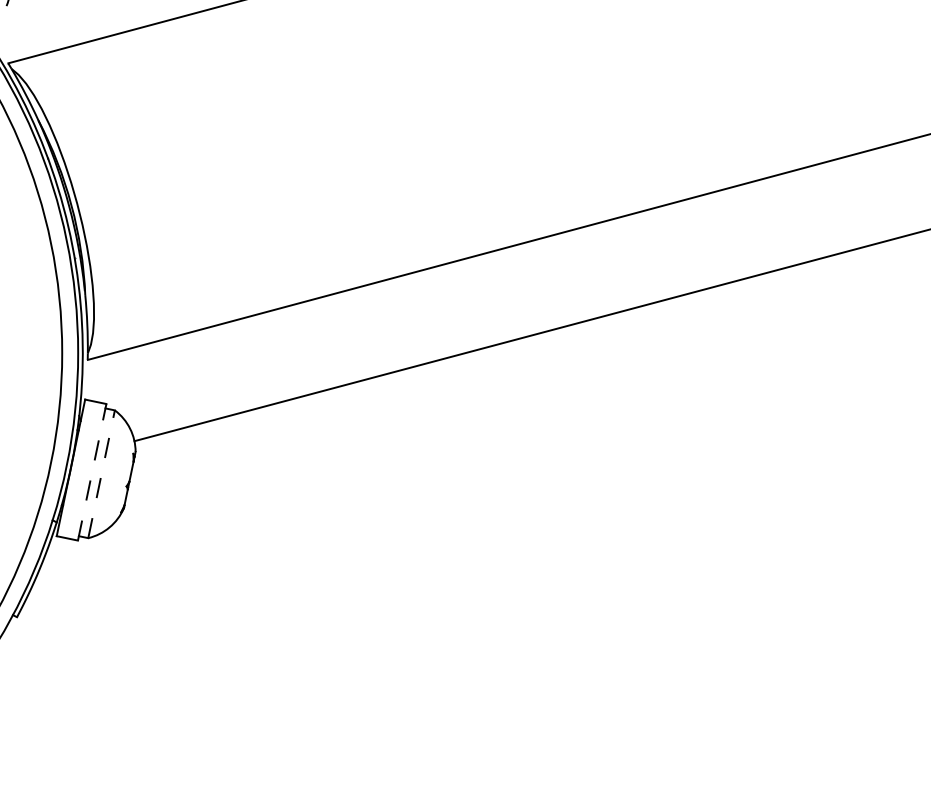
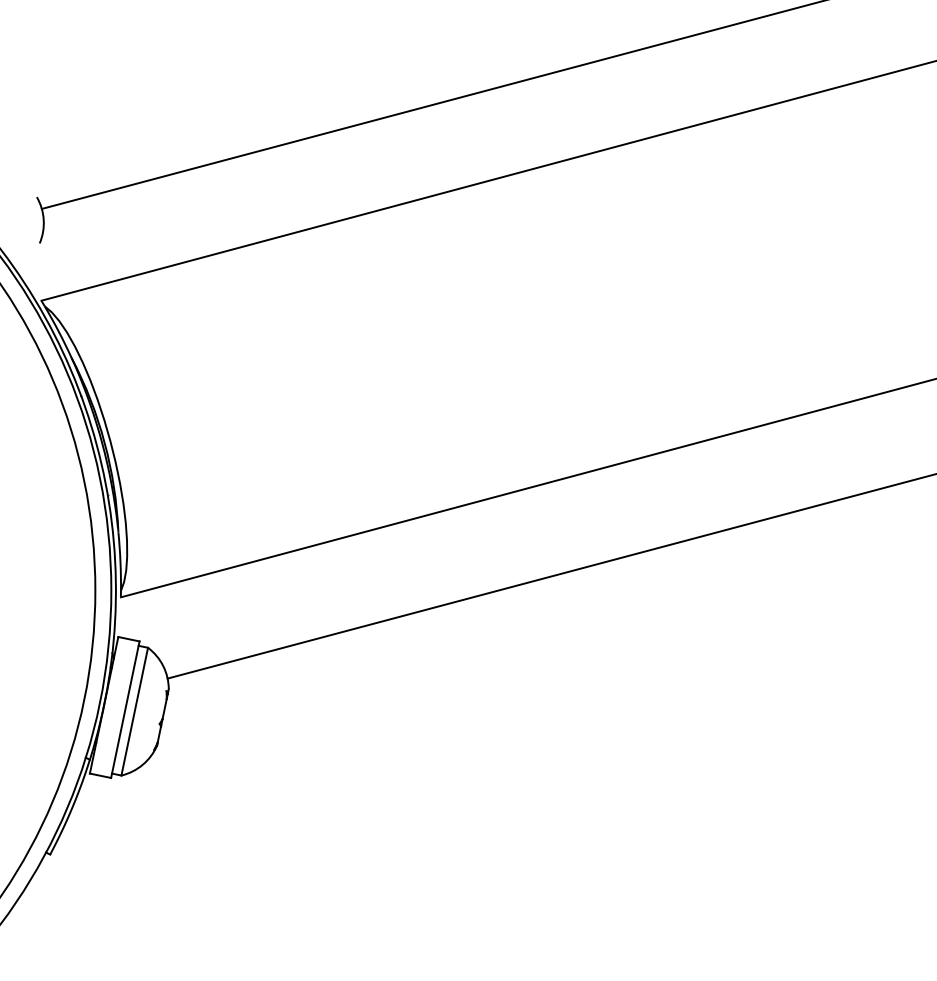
line: (92, 472) -> (125, 709), dashed -> solid
line: (101, 474) -> (134, 711), dashed -> solid

